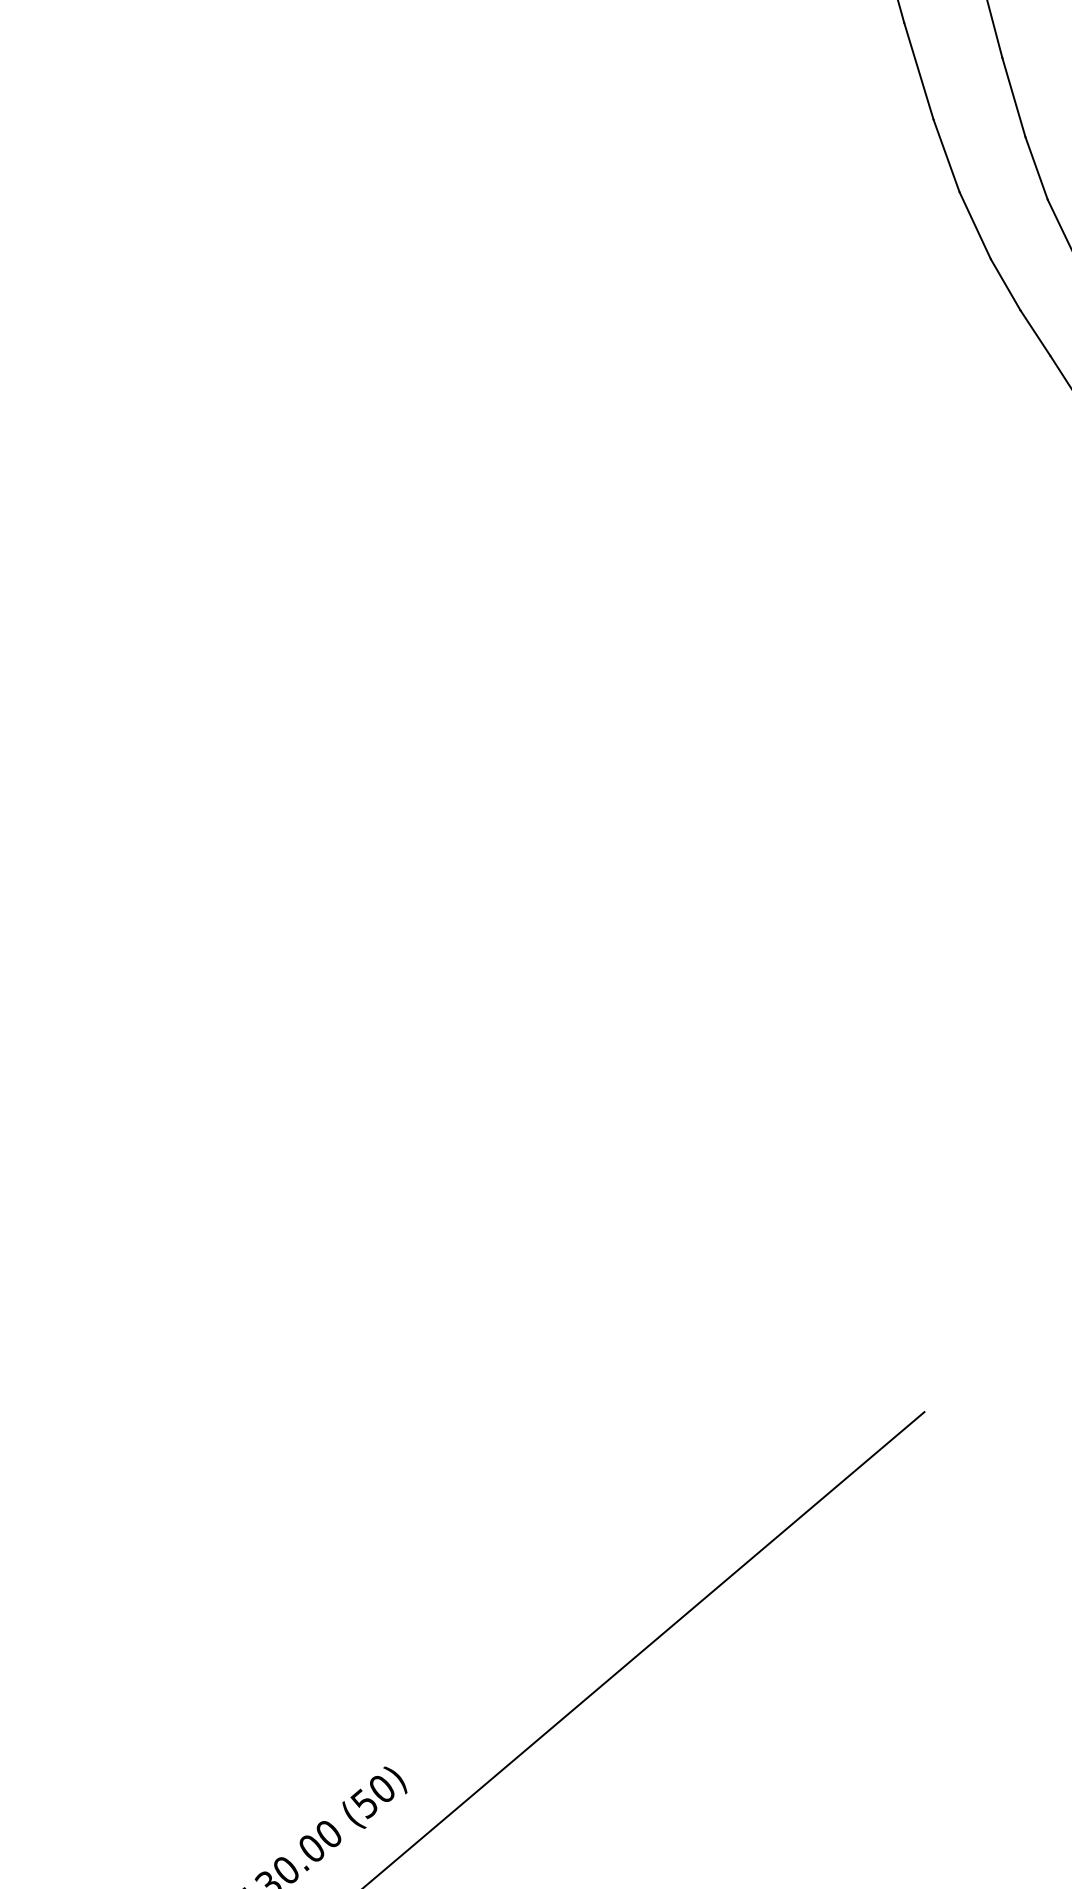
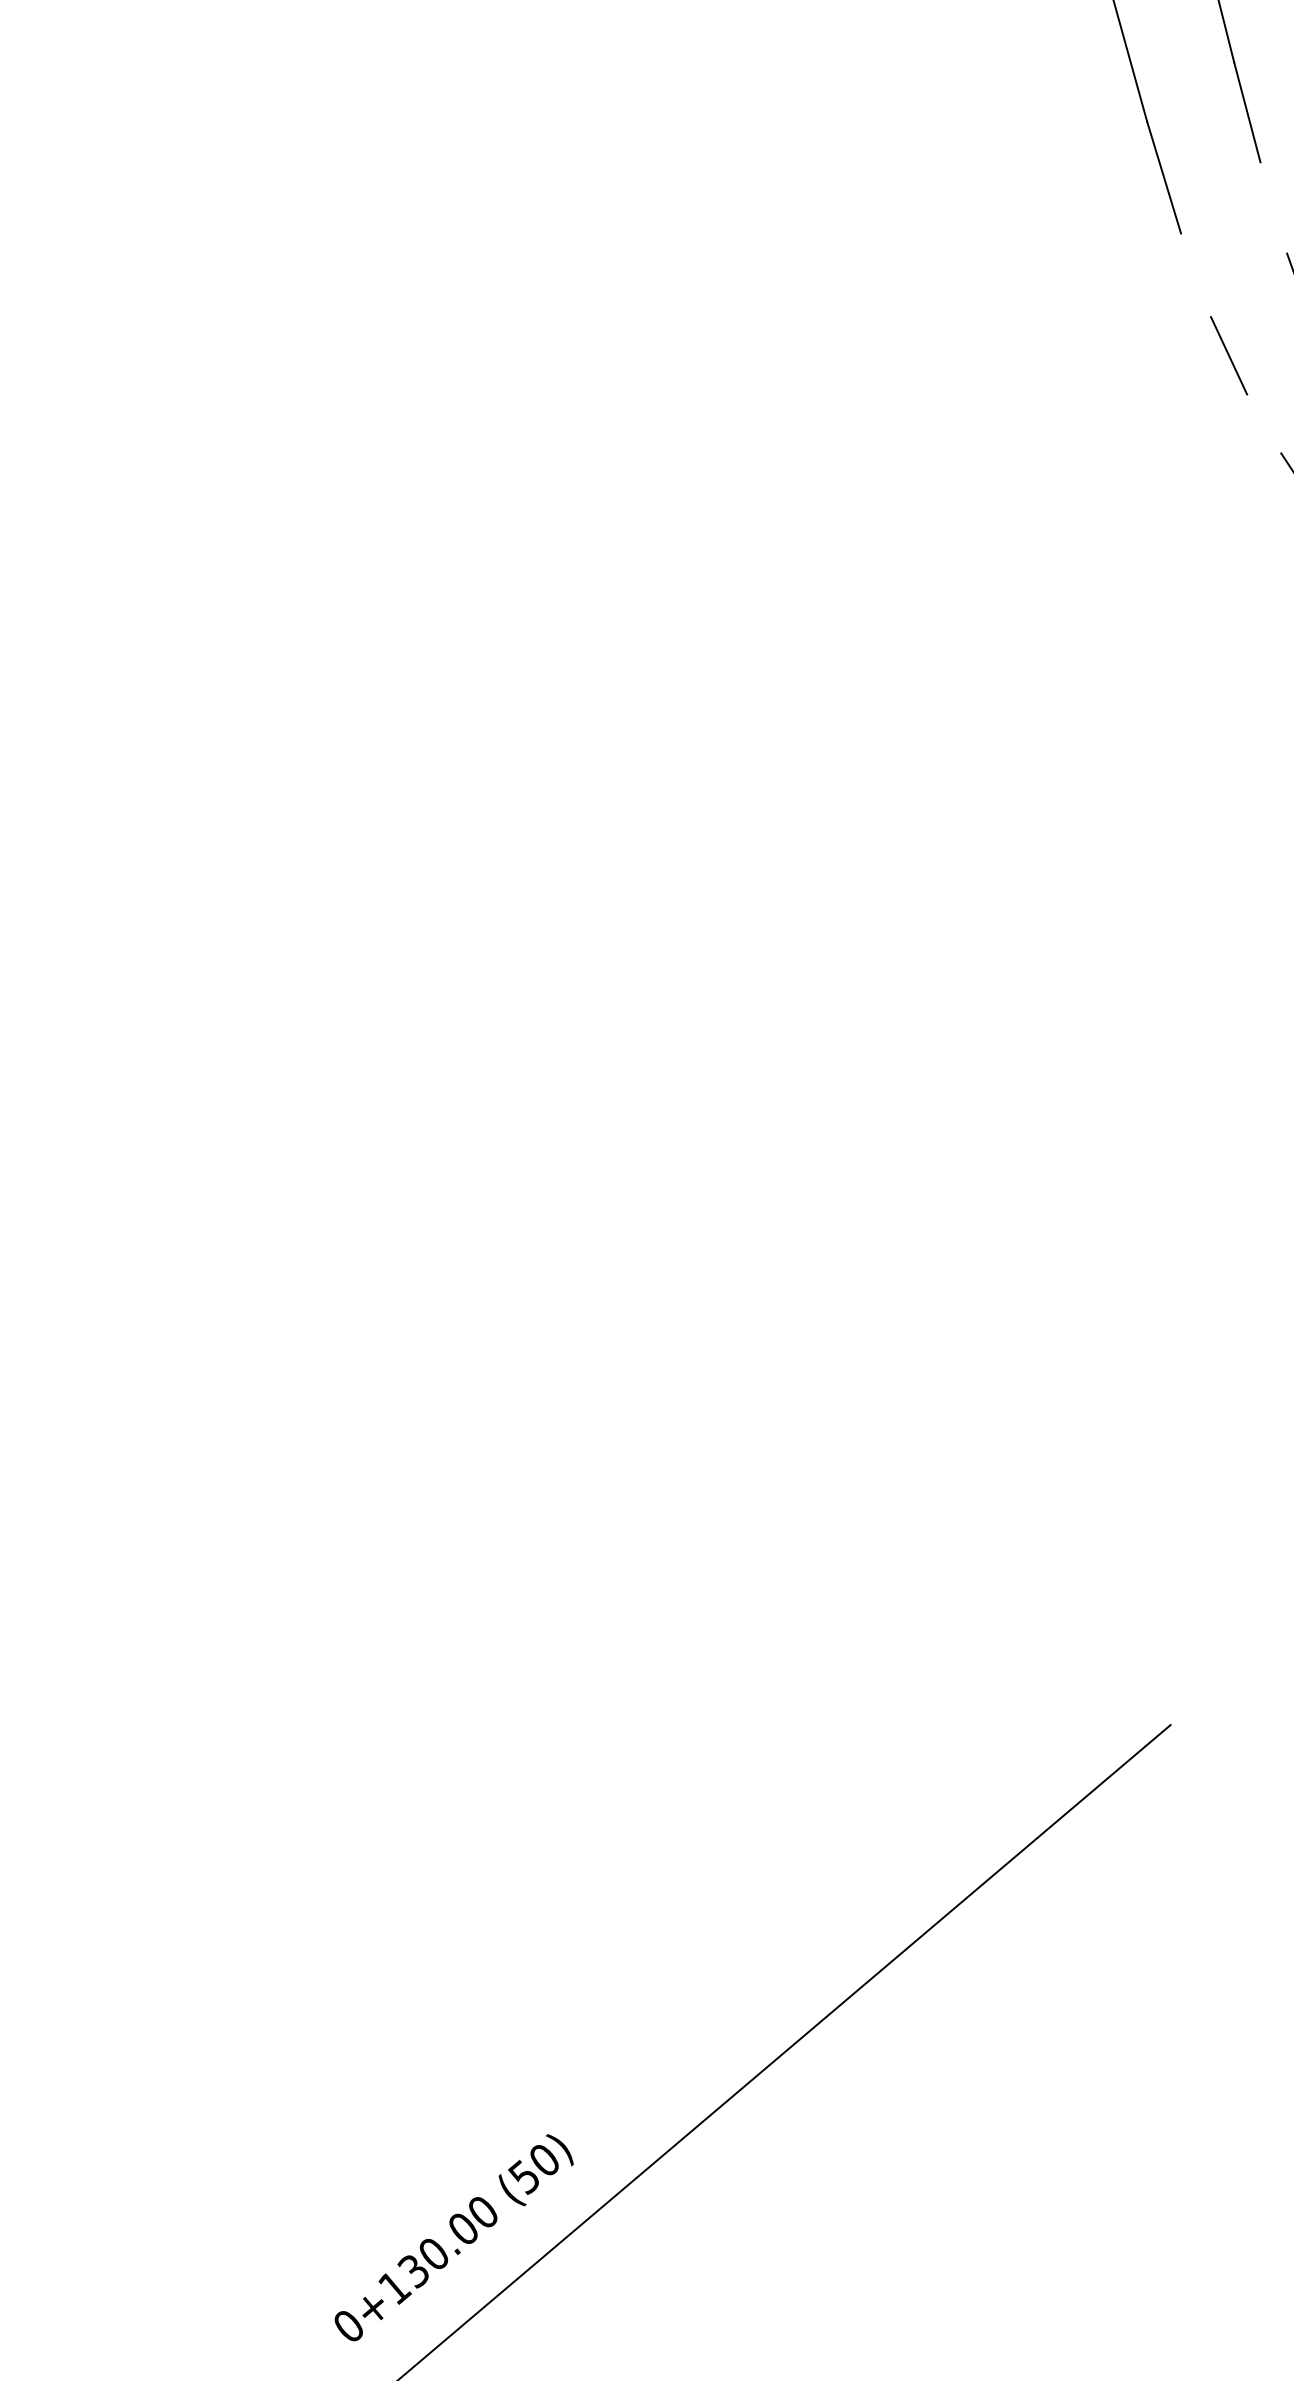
line: (1013, 97) -> (1273, 207), removed
line: (946, 156) -> (1196, 275), removed
line: (1005, 284) -> (1264, 423), removed

